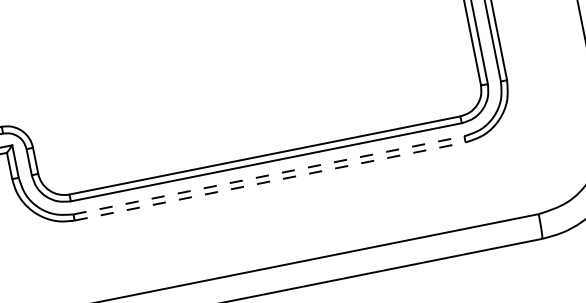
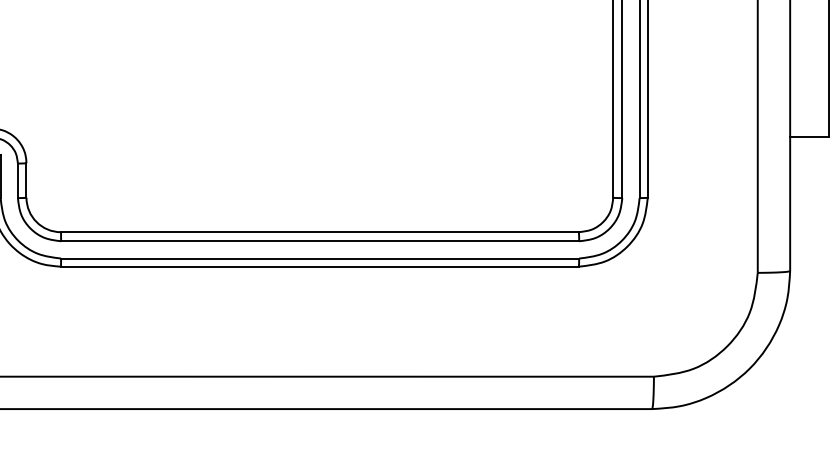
line: (269, 175) -> (320, 258), dashed -> solid
line: (269, 181) -> (319, 266), dashed -> solid

